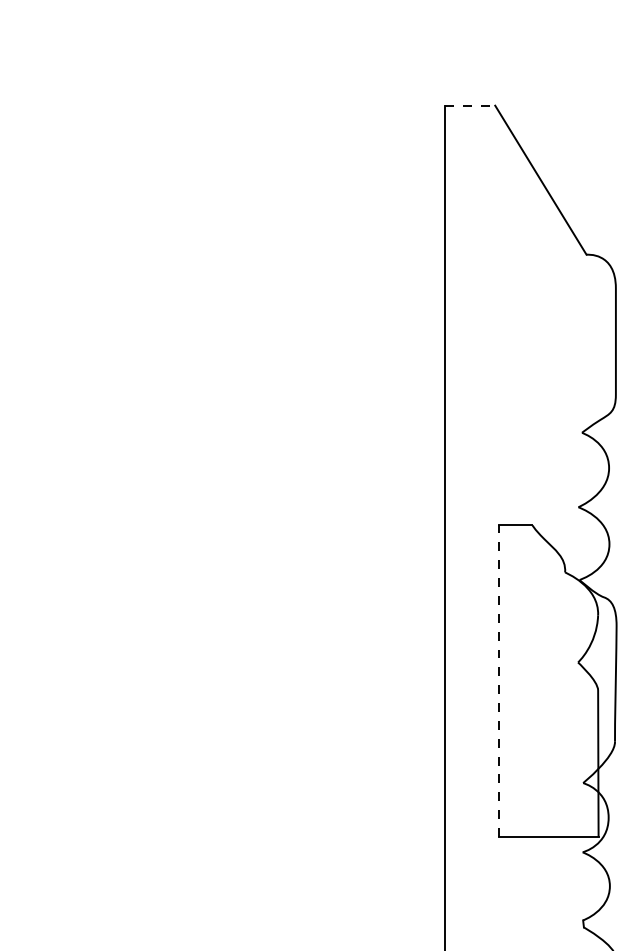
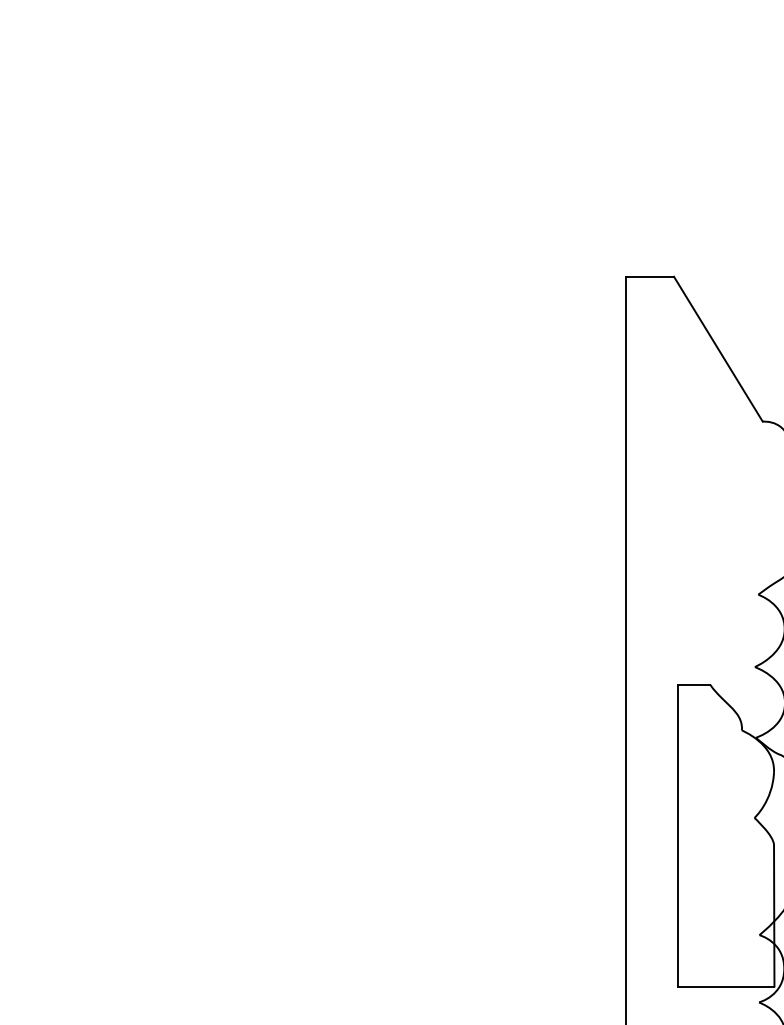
line: (471, 105) -> (650, 276), dashed -> solid
line: (499, 680) -> (678, 835), dashed -> solid

